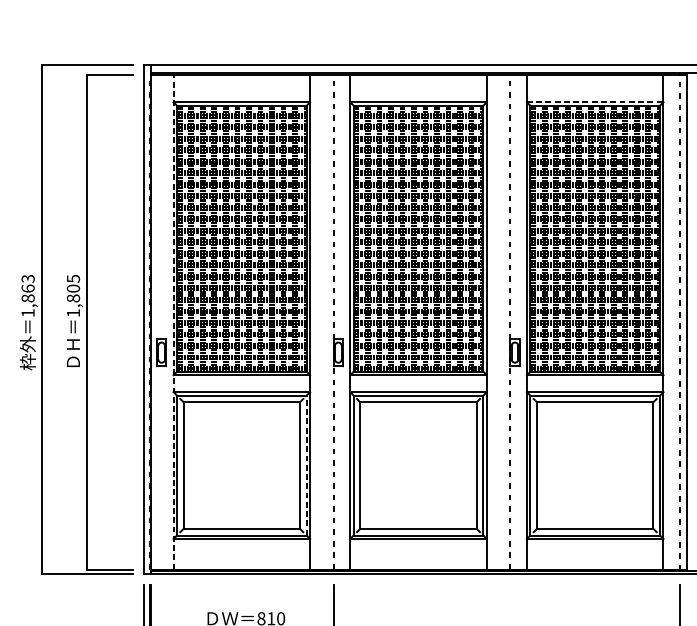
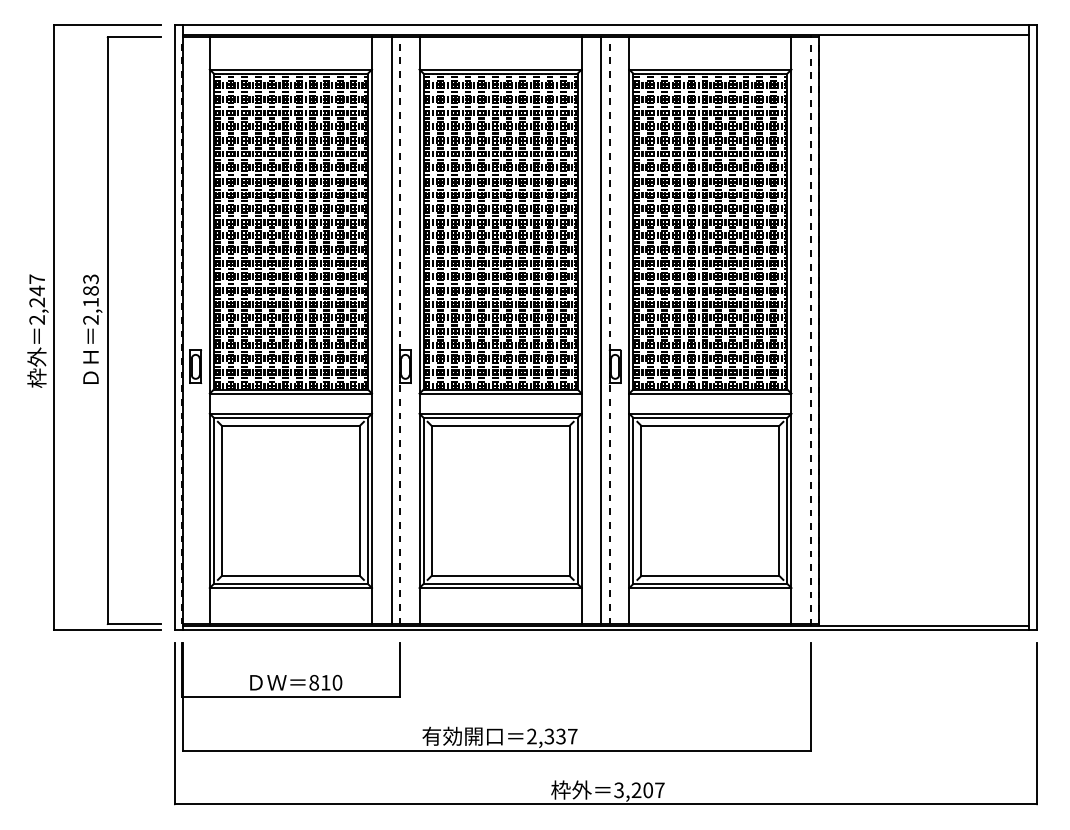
line: (595, 102) -> (710, 69), dashed -> solid
text: (28, 295) -> (37, 299), 1,863 -> 2,247
text: (73, 295) -> (90, 299), 1,805 -> 2,183
line: (173, 322) -> (209, 330), dashed -> solid
line: (326, 322) -> (391, 330), added
line: (503, 322) -> (601, 330), added
line: (306, 465) -> (367, 500), dashed -> solid

